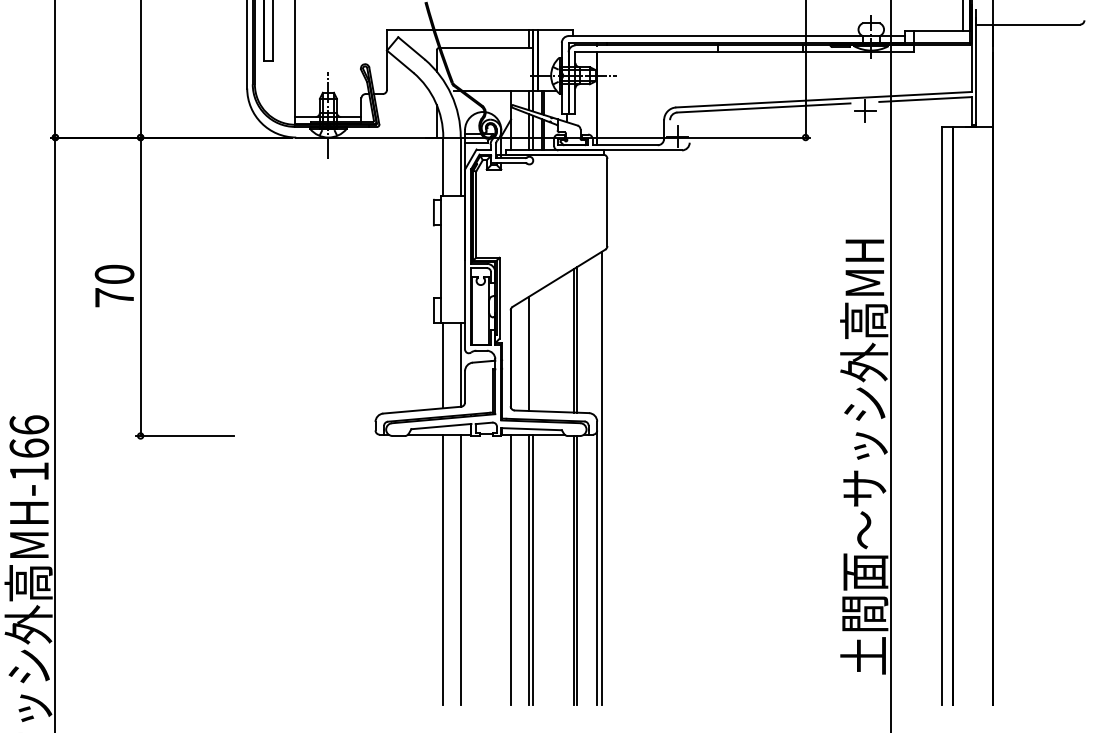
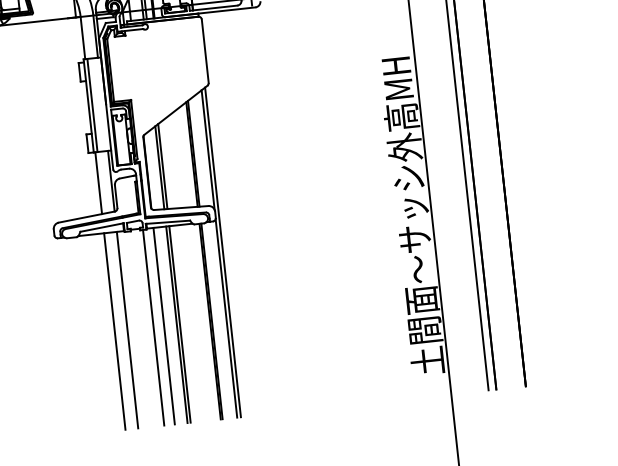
line: (446, 259) -> (92, 105), added
line: (596, 336) -> (207, 149), added
line: (532, 352) -> (162, 166), added
line: (496, 570) -> (153, 327), added

